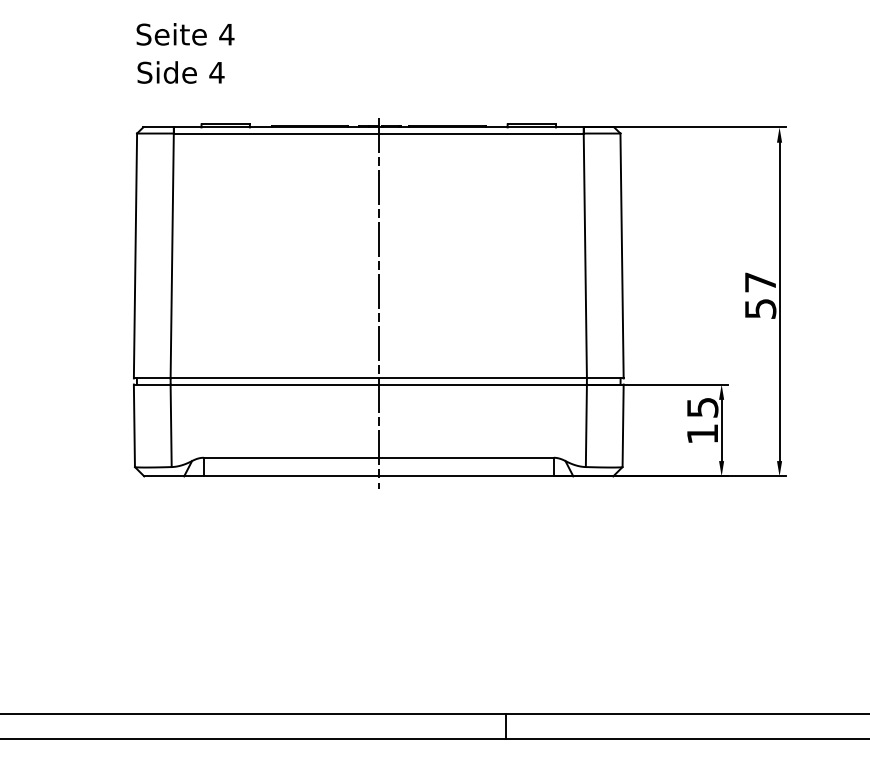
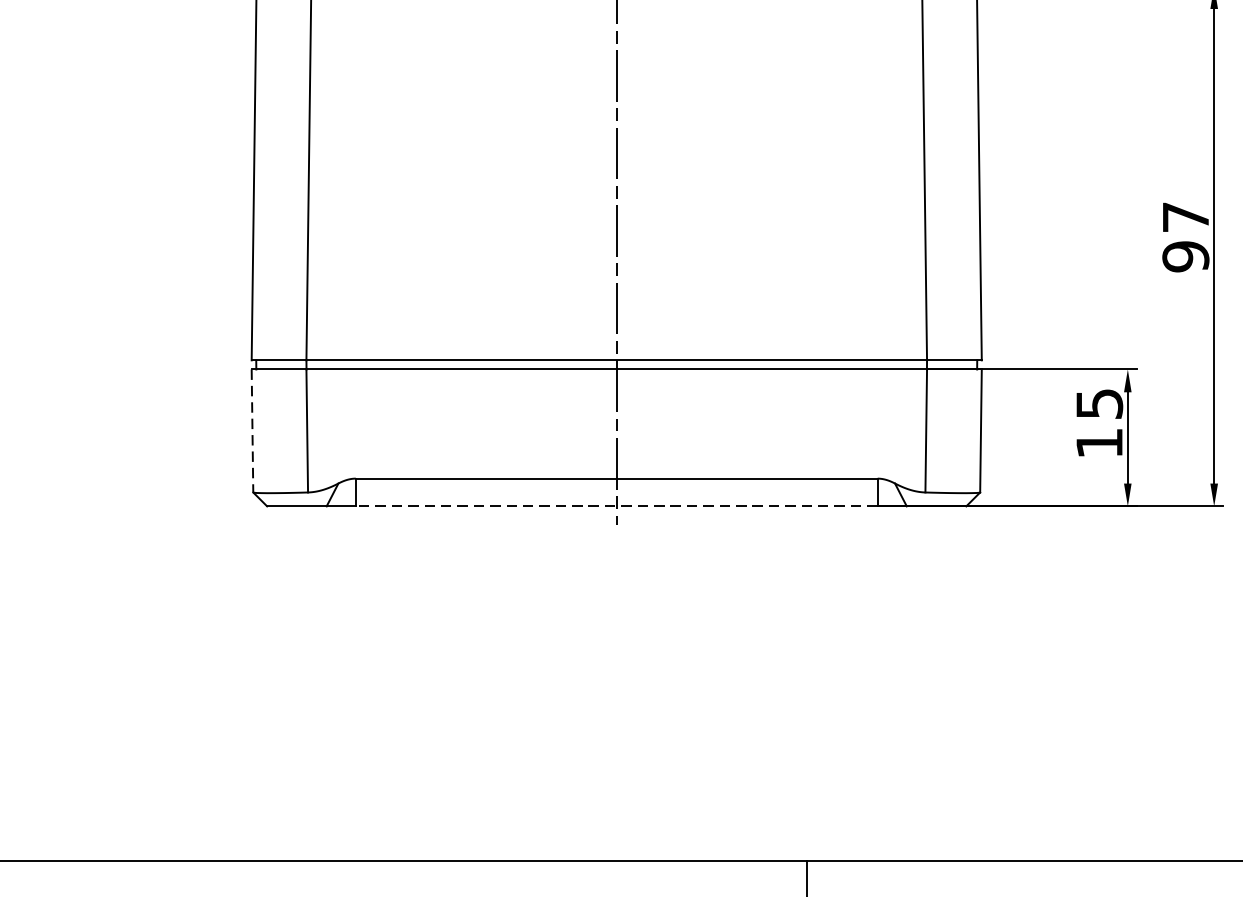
text: (760, 308) -> (1185, 256), 57 -> 97
line: (134, 426) -> (252, 432), solid -> dashed
line: (378, 476) -> (616, 506), solid -> dashed

